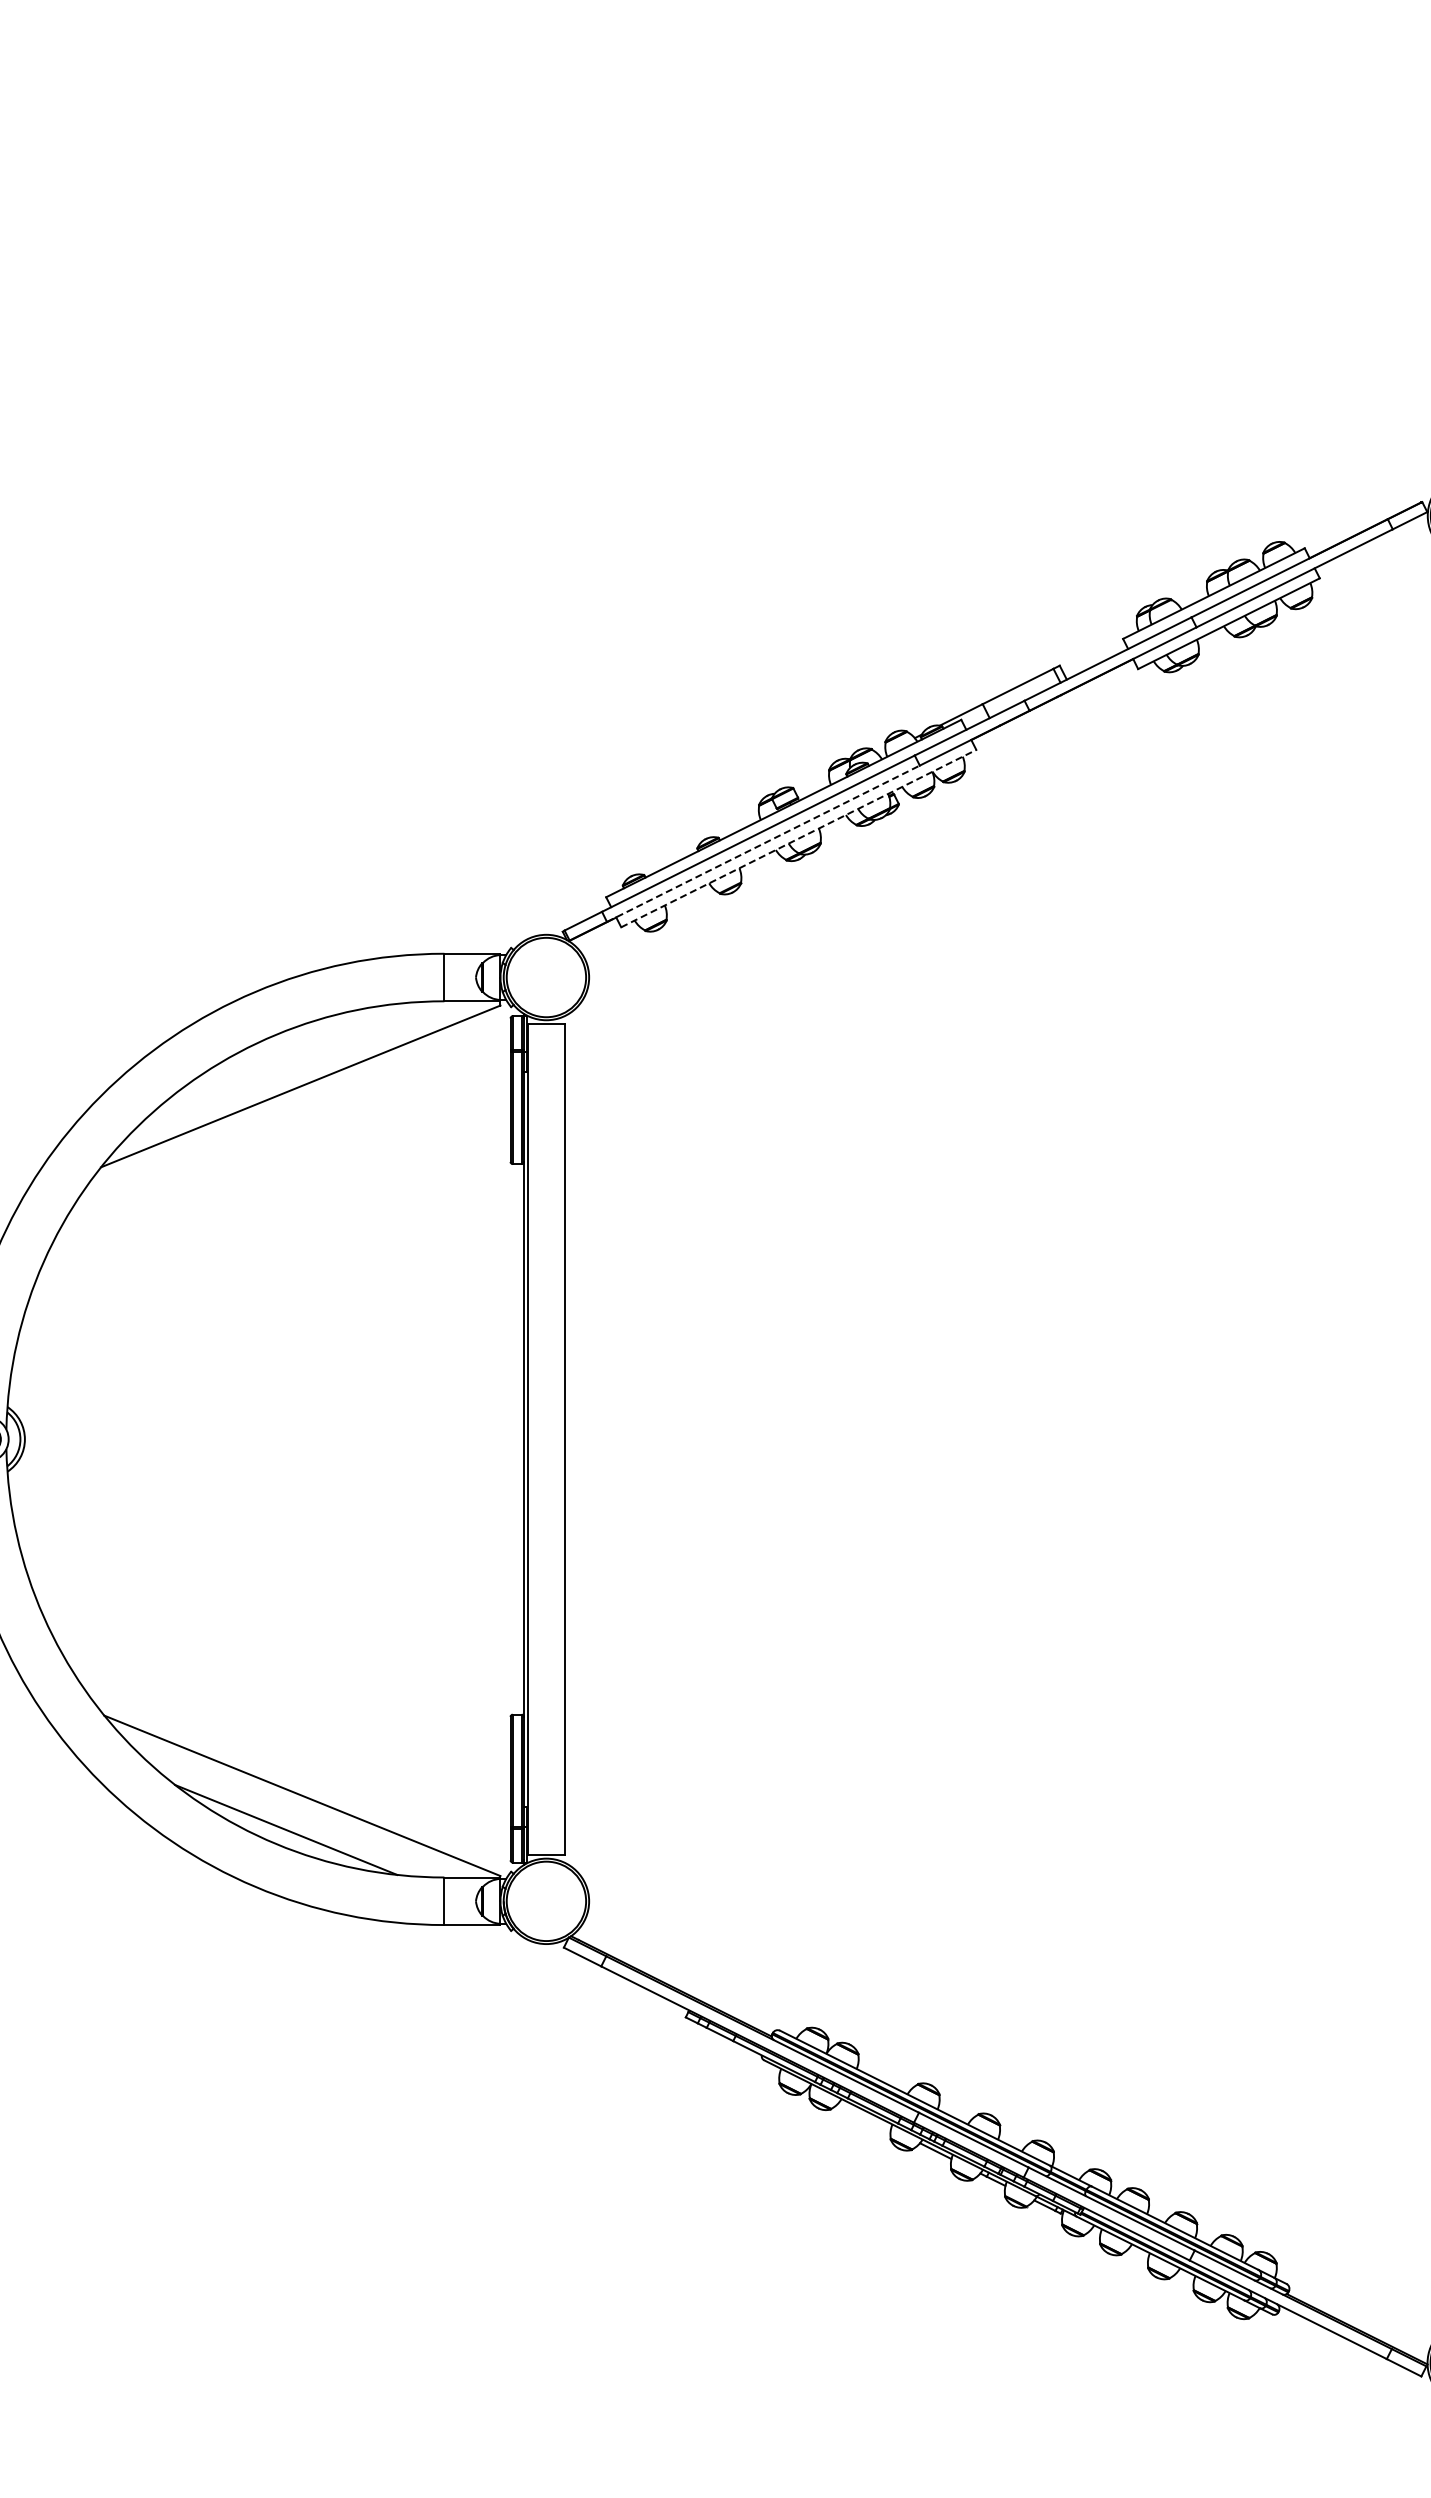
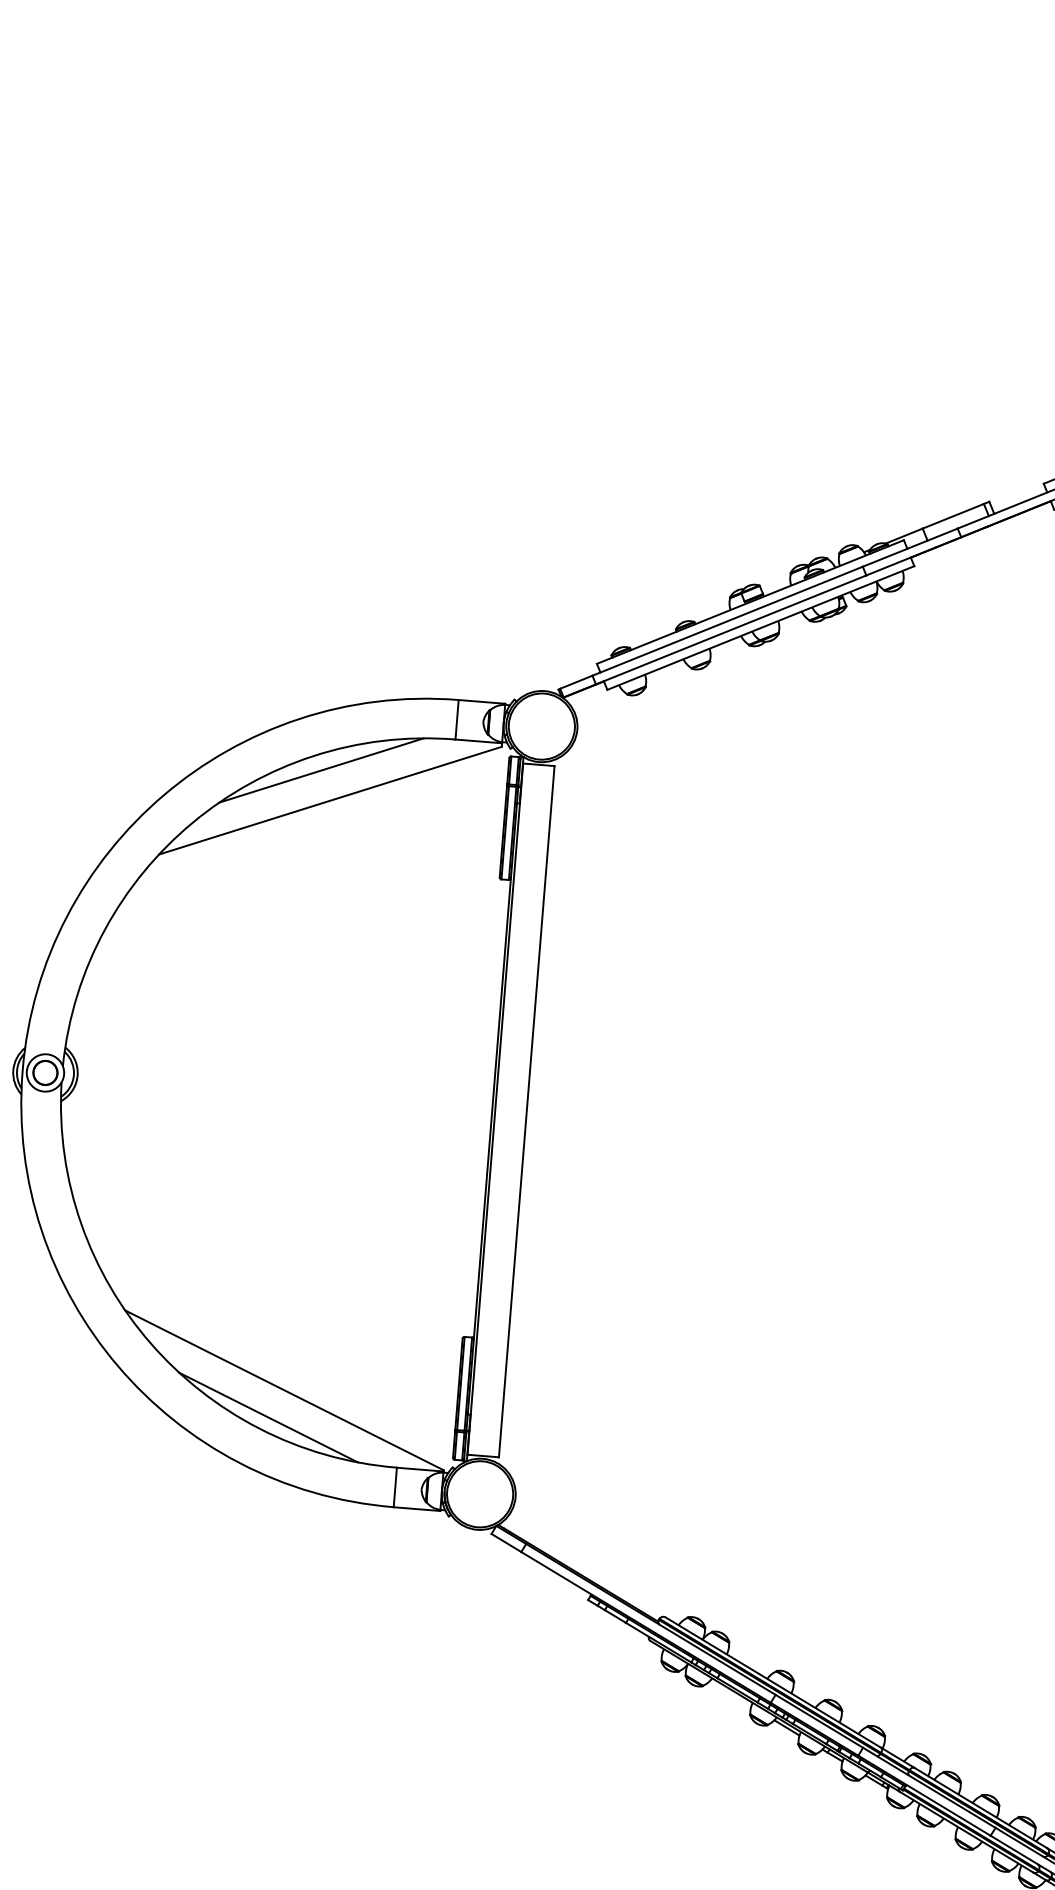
line: (799, 838) -> (761, 627), dashed -> solid
line: (763, 843) -> (731, 629), dashed -> solid
line: (287, 1051) -> (321, 770), added

